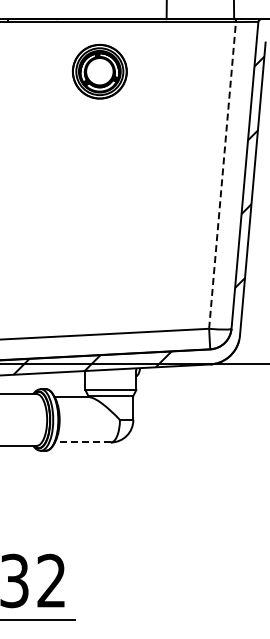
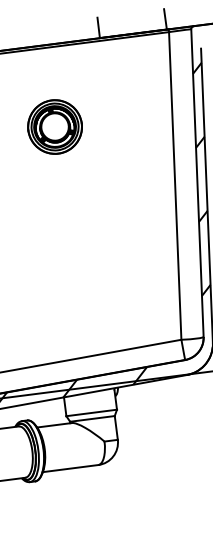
part: (99, 71) -> (54, 126), moved
line: (222, 175) -> (175, 186), dashed -> solid
line: (82, 442) -> (70, 468), dashed -> solid

